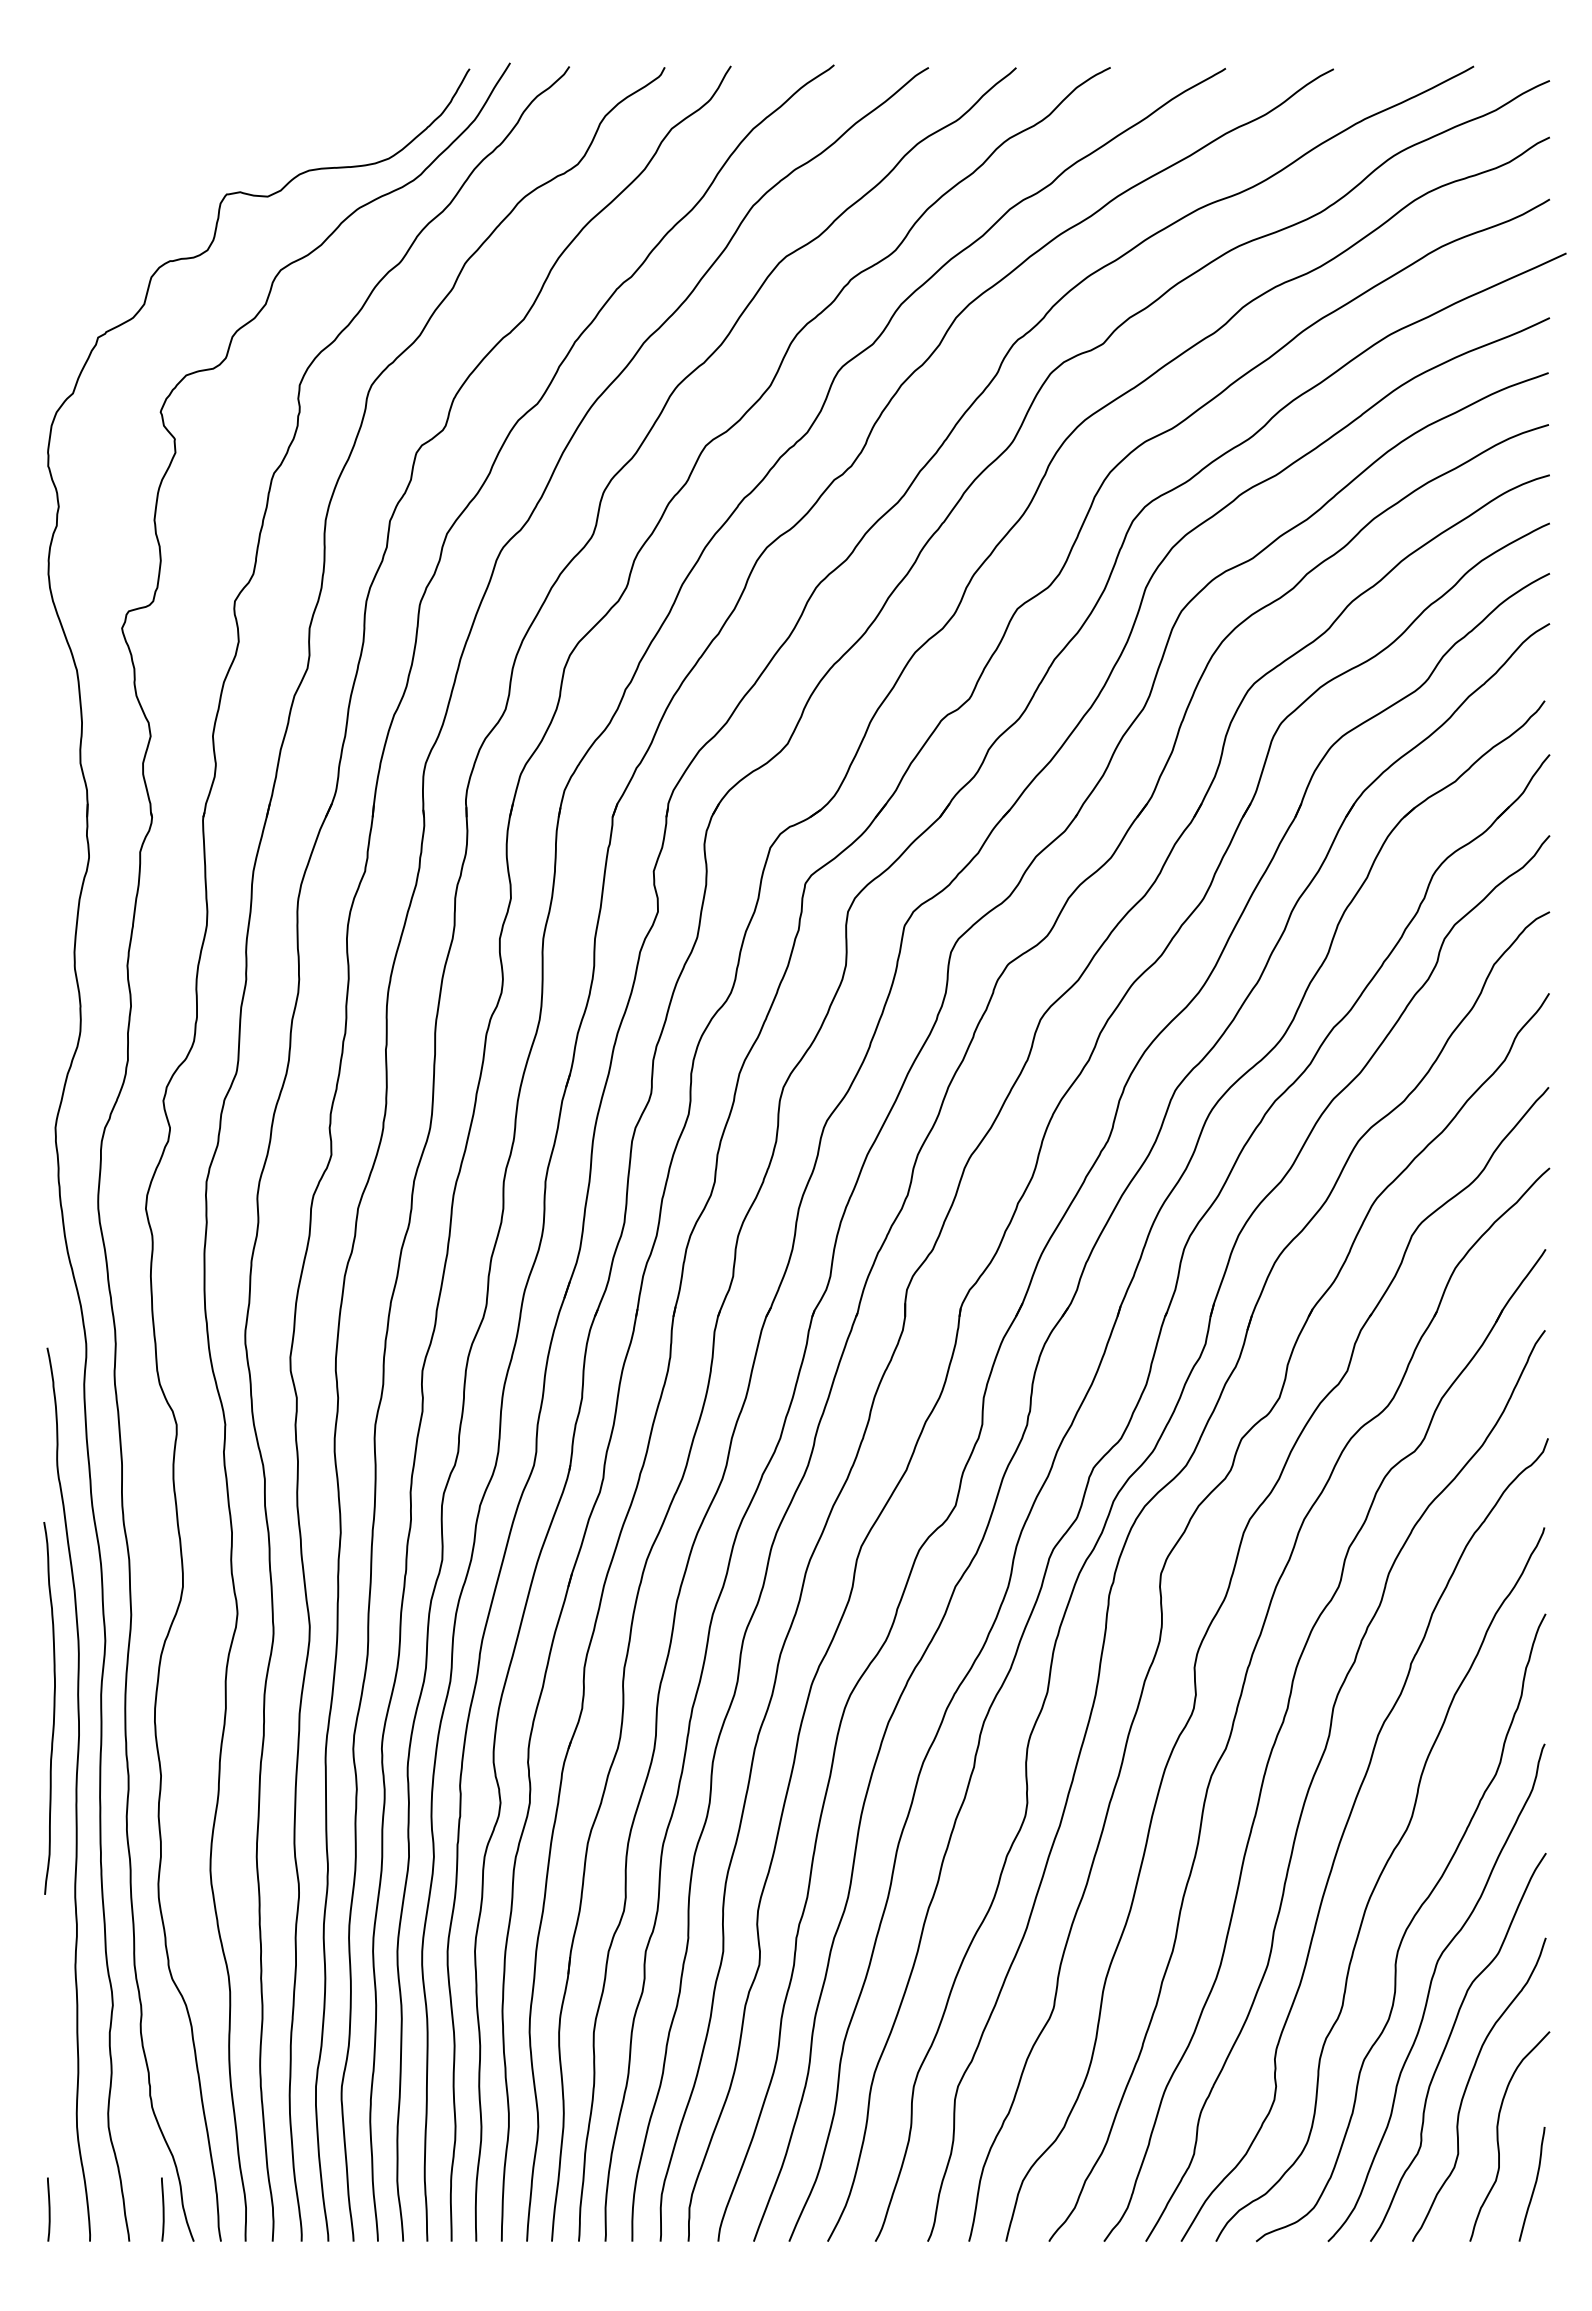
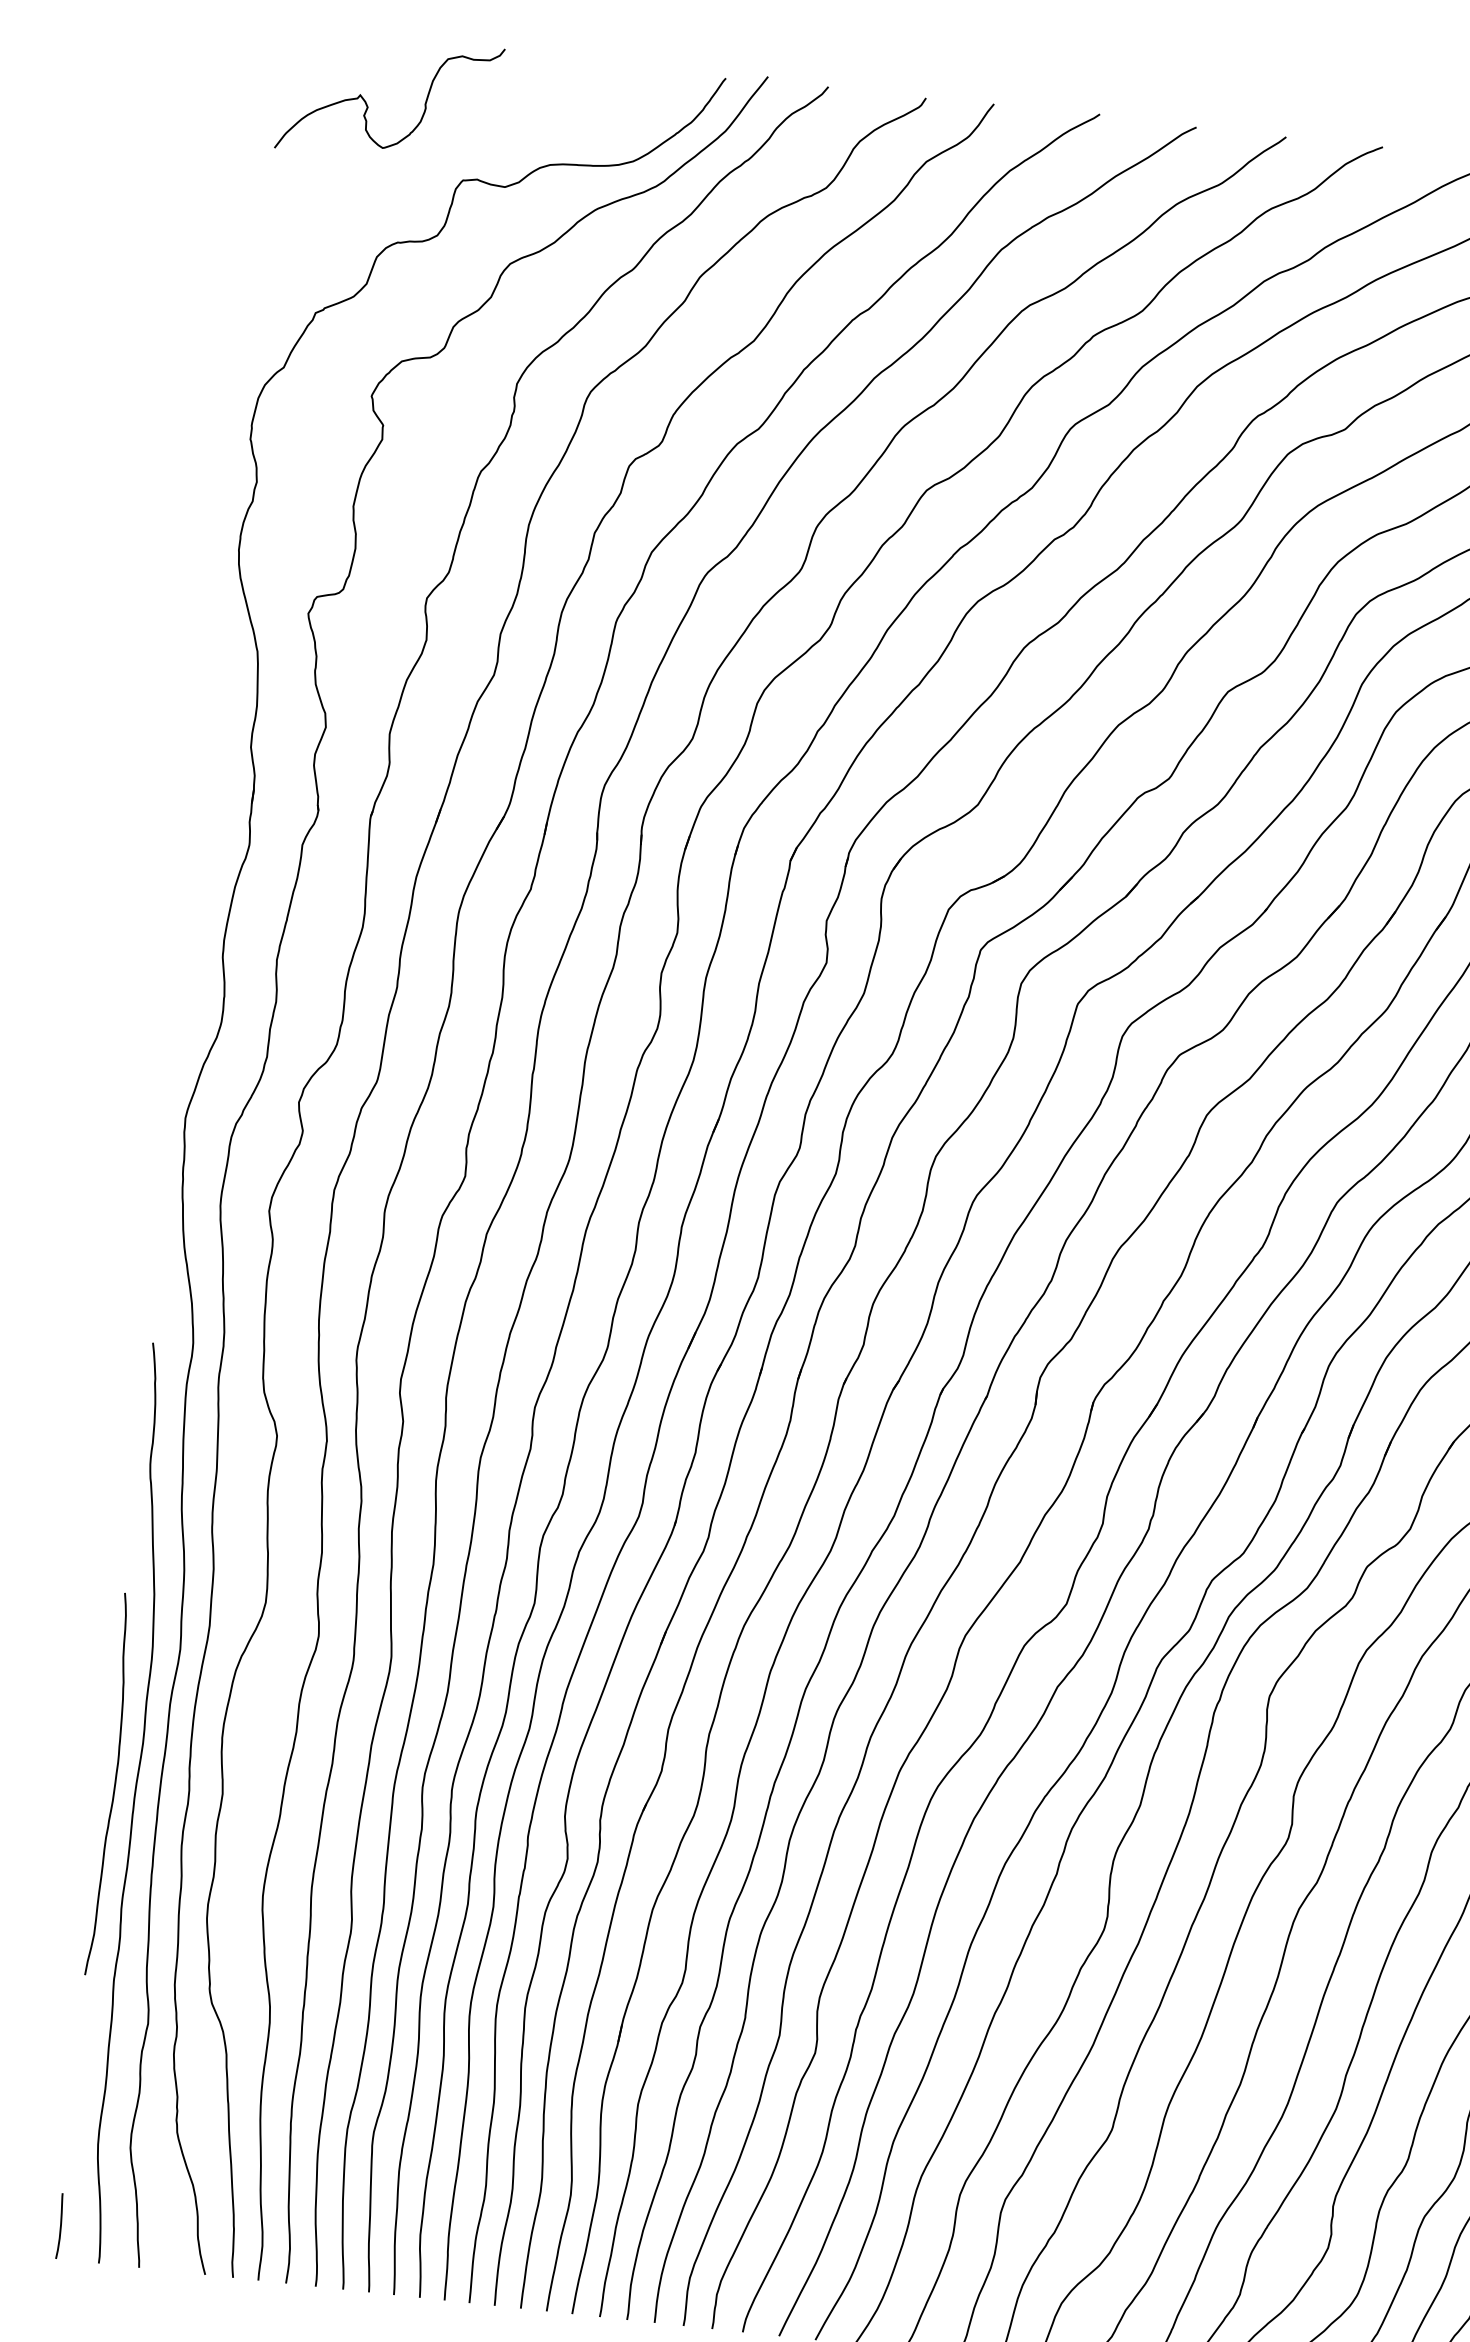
curve: (127, 132) -> (368, 106), added
curve: (53, 1708) -> (114, 1785), moved
line: (162, 2209) -> (176, 2238), removed

